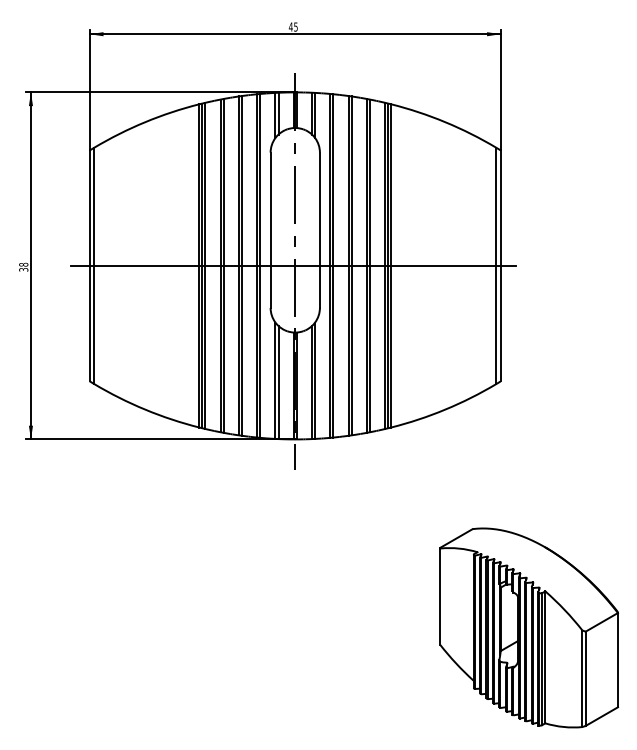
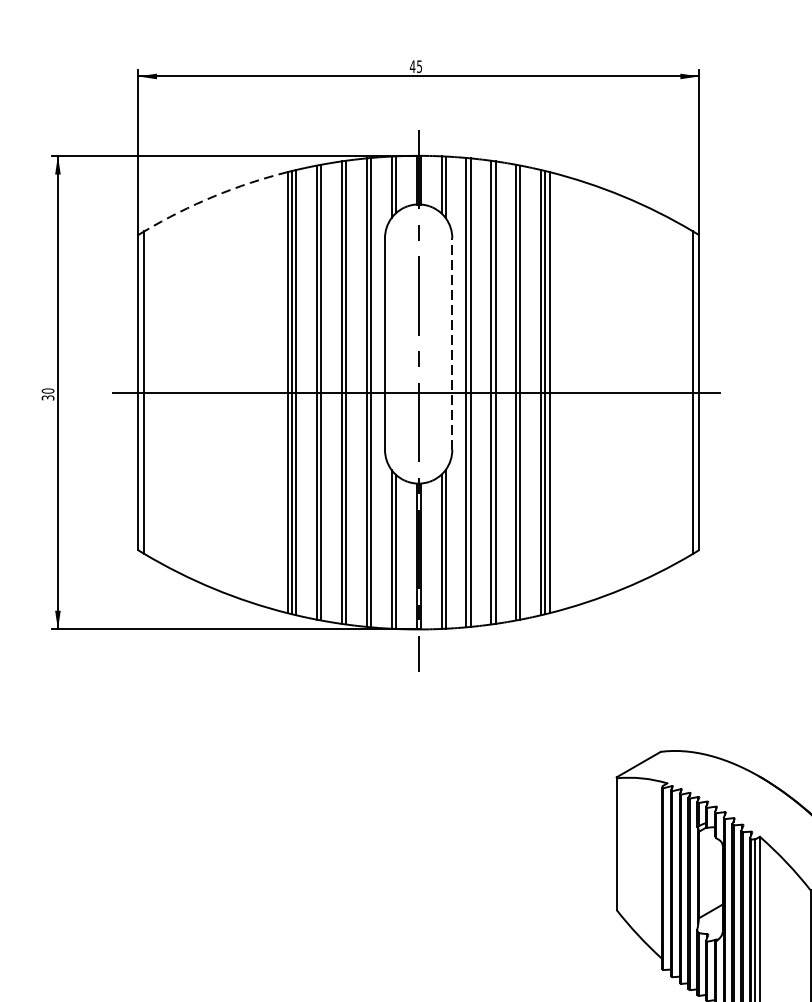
arc: (145, 122) -> (214, 196), solid -> dashed
line: (319, 230) -> (451, 344), solid -> dashed
text: (23, 264) -> (47, 390), 38 -> 30

